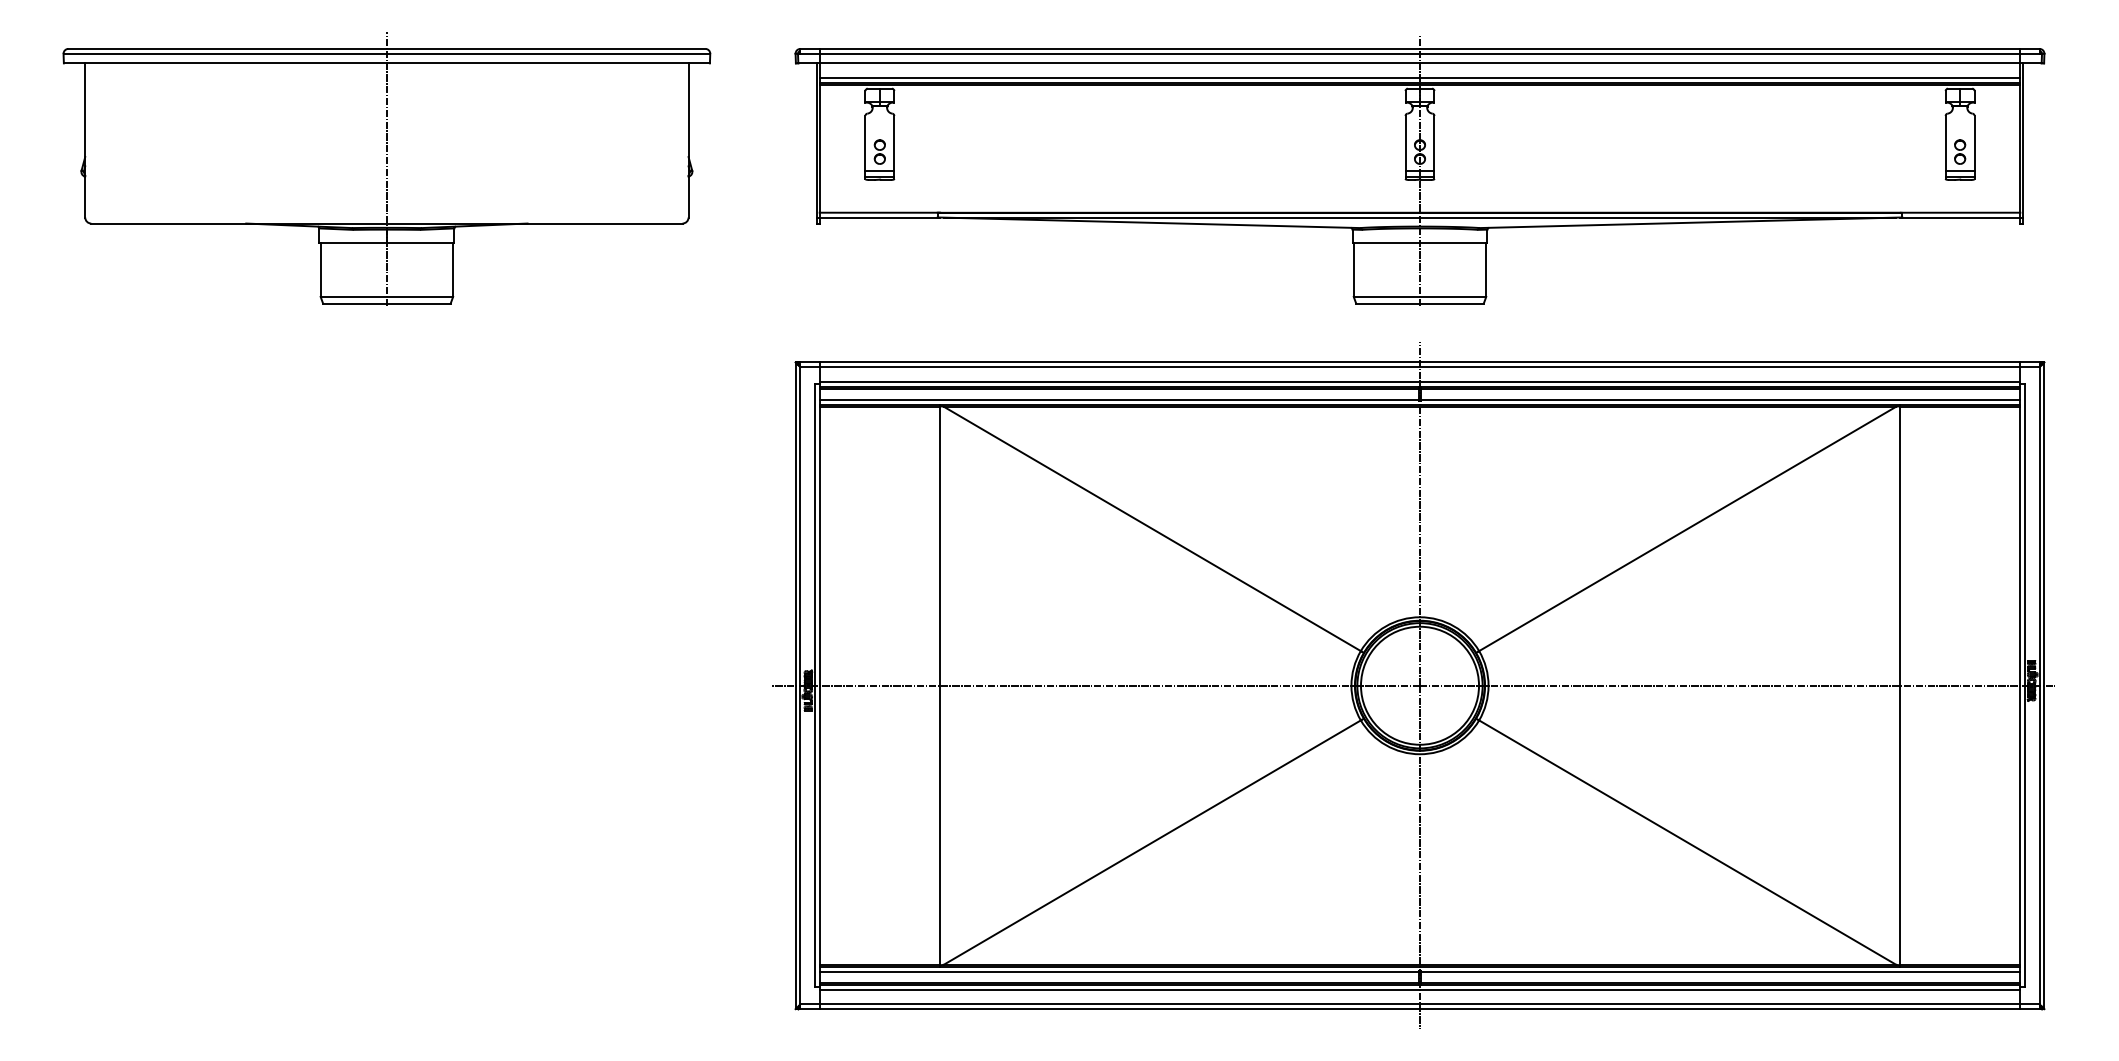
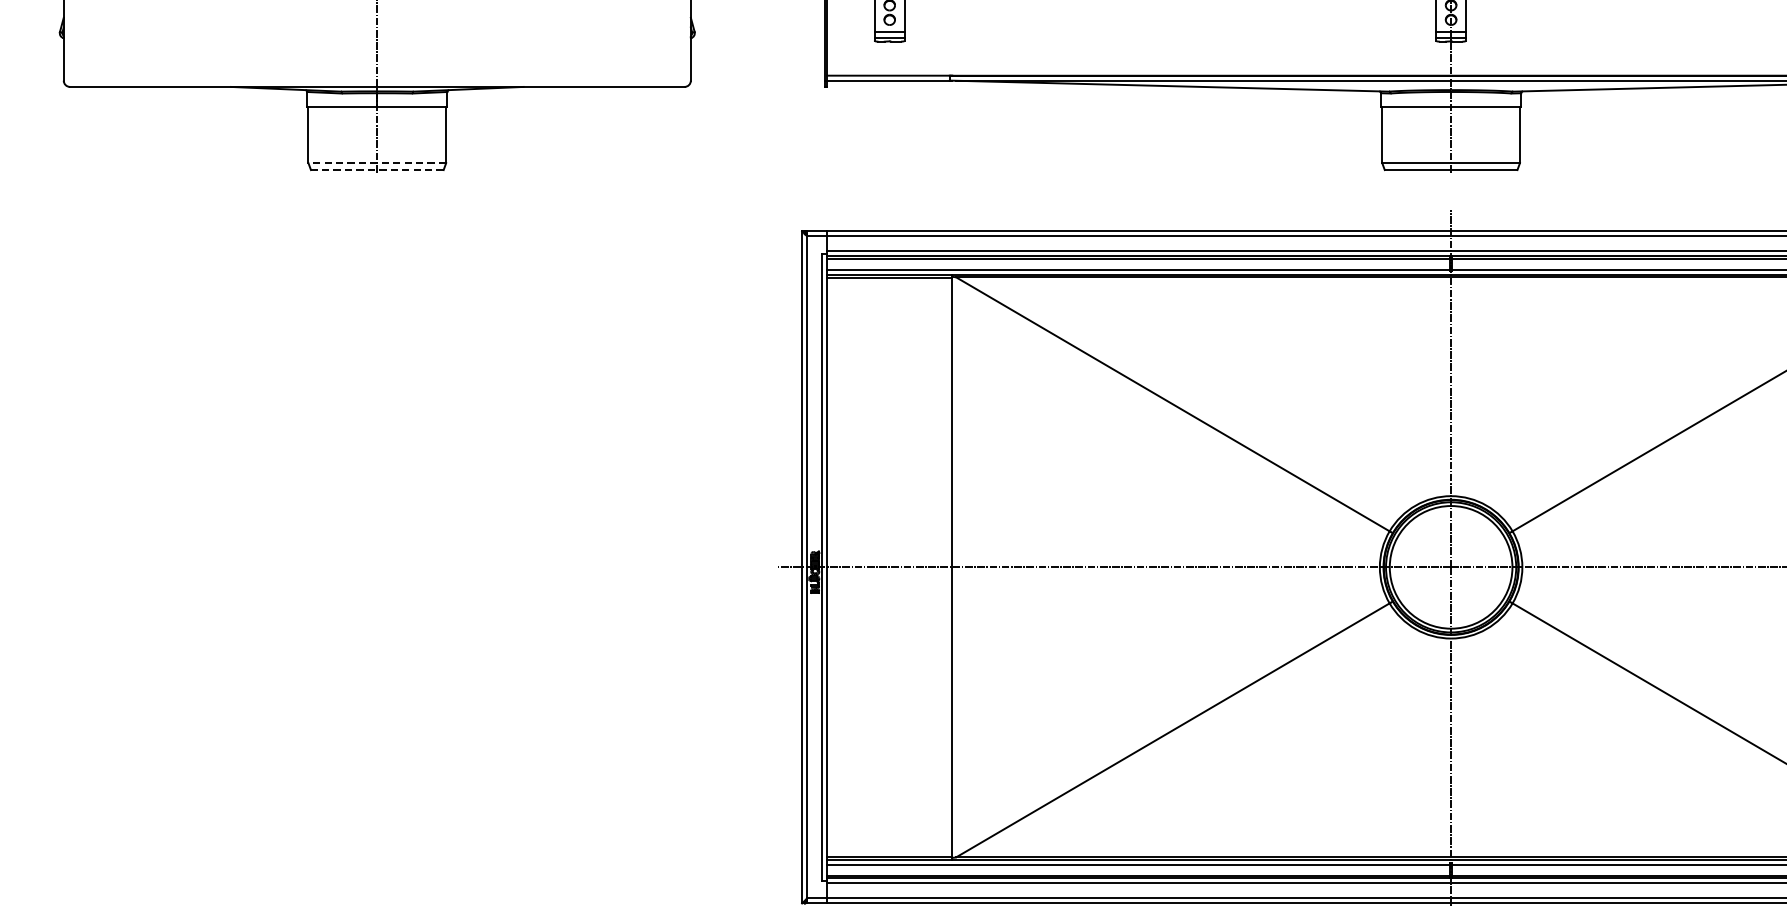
line: (386, 296) -> (376, 162), solid -> dashed
line: (386, 303) -> (376, 170), solid -> dashed

